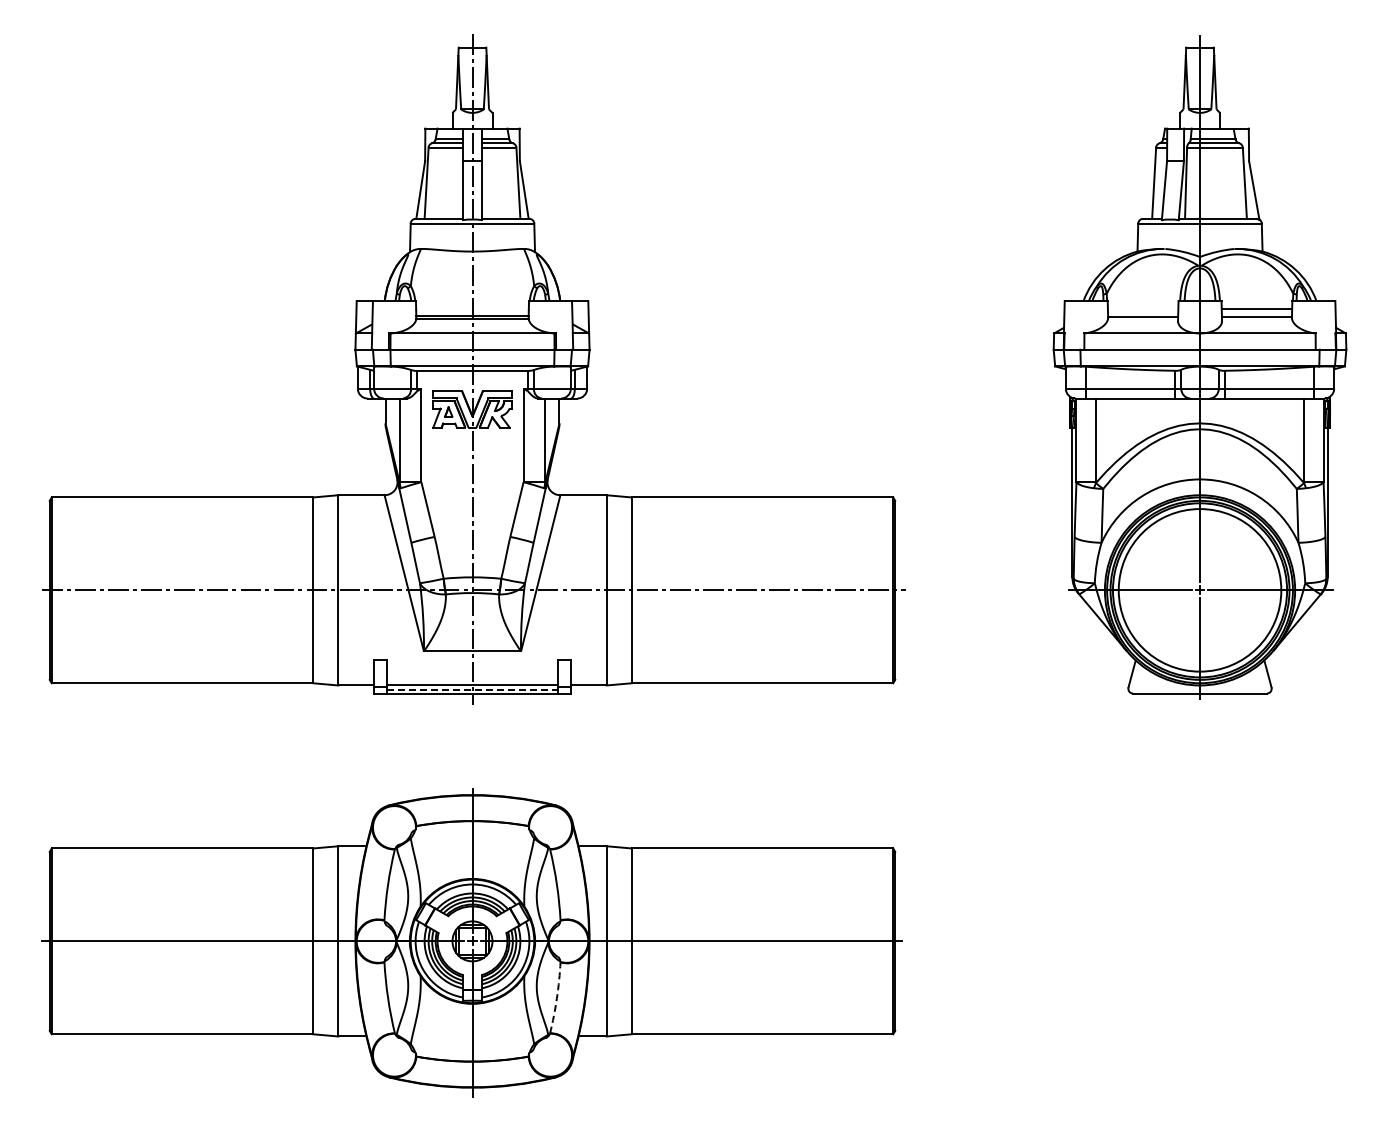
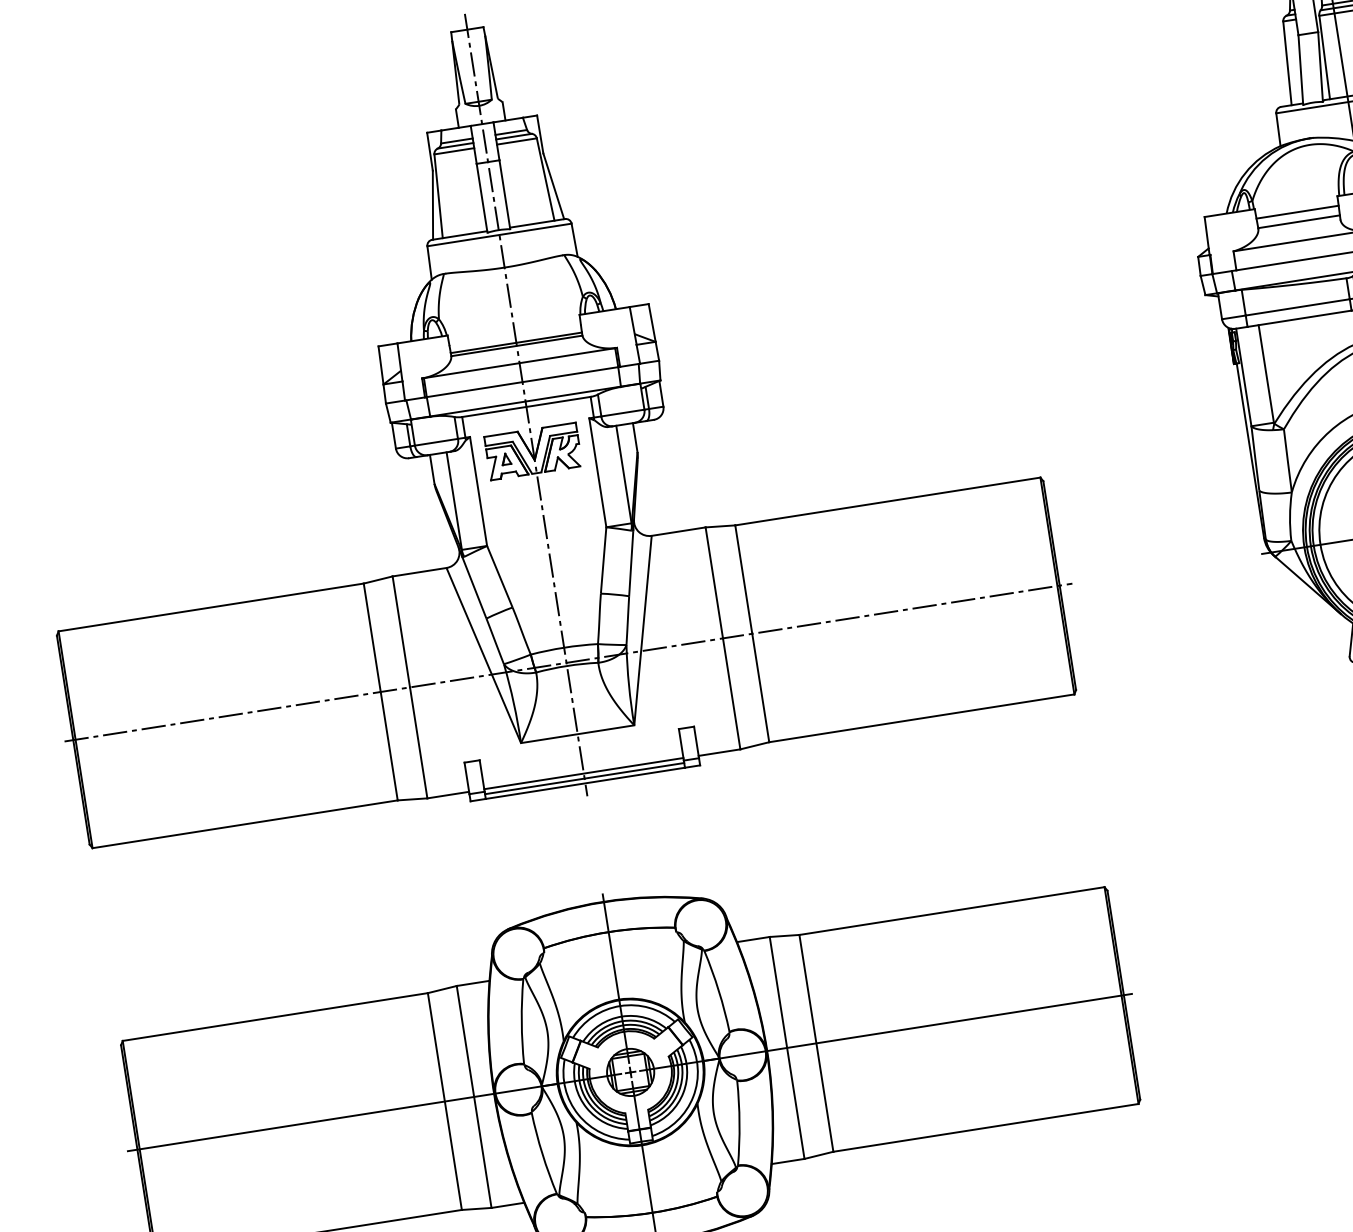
line: (1142, 309) -> (1296, 212), added
line: (473, 689) -> (585, 778), dashed -> solid
arc: (556, 998) -> (739, 1123), dashed -> solid

